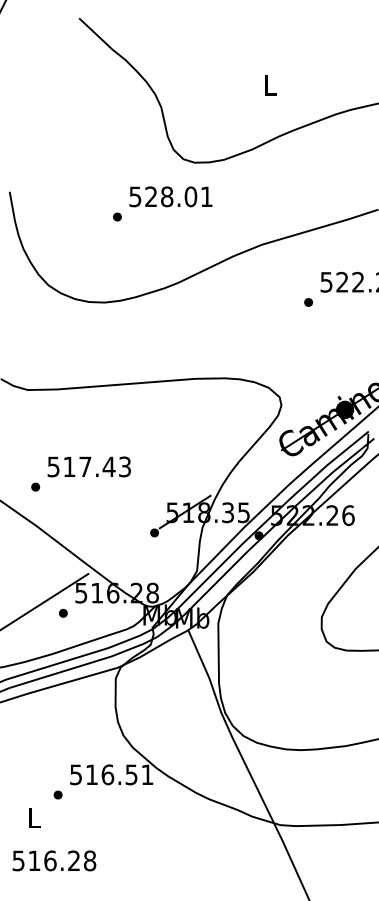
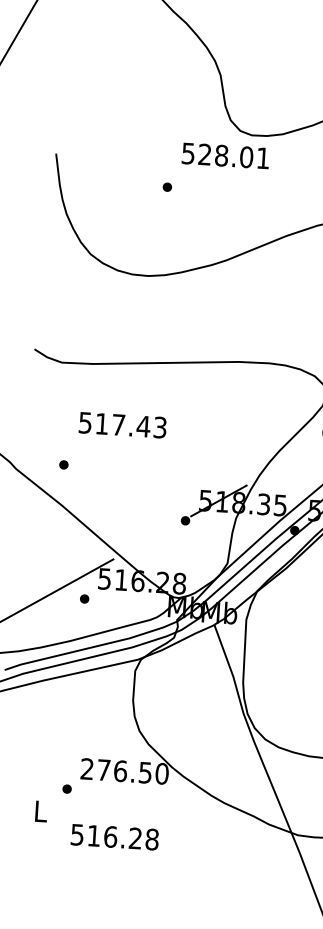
text: (170, 196) -> (225, 155), moved
text: (88, 466) -> (122, 424), moved
text: (111, 774) -> (124, 771), 516.51 -> 276.50
text: (54, 860) -> (115, 836), moved

